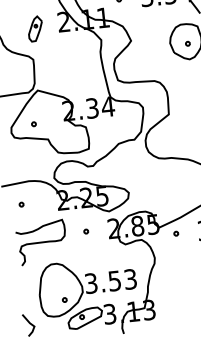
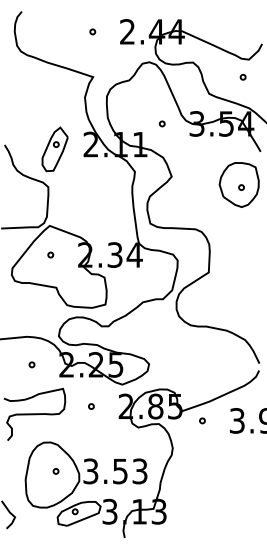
part: (35, 29) -> (54, 149), size x1.43
part: (33, 123) -> (50, 254), moved
part: (21, 204) -> (31, 364), moved
part: (64, 300) -> (55, 471), moved

